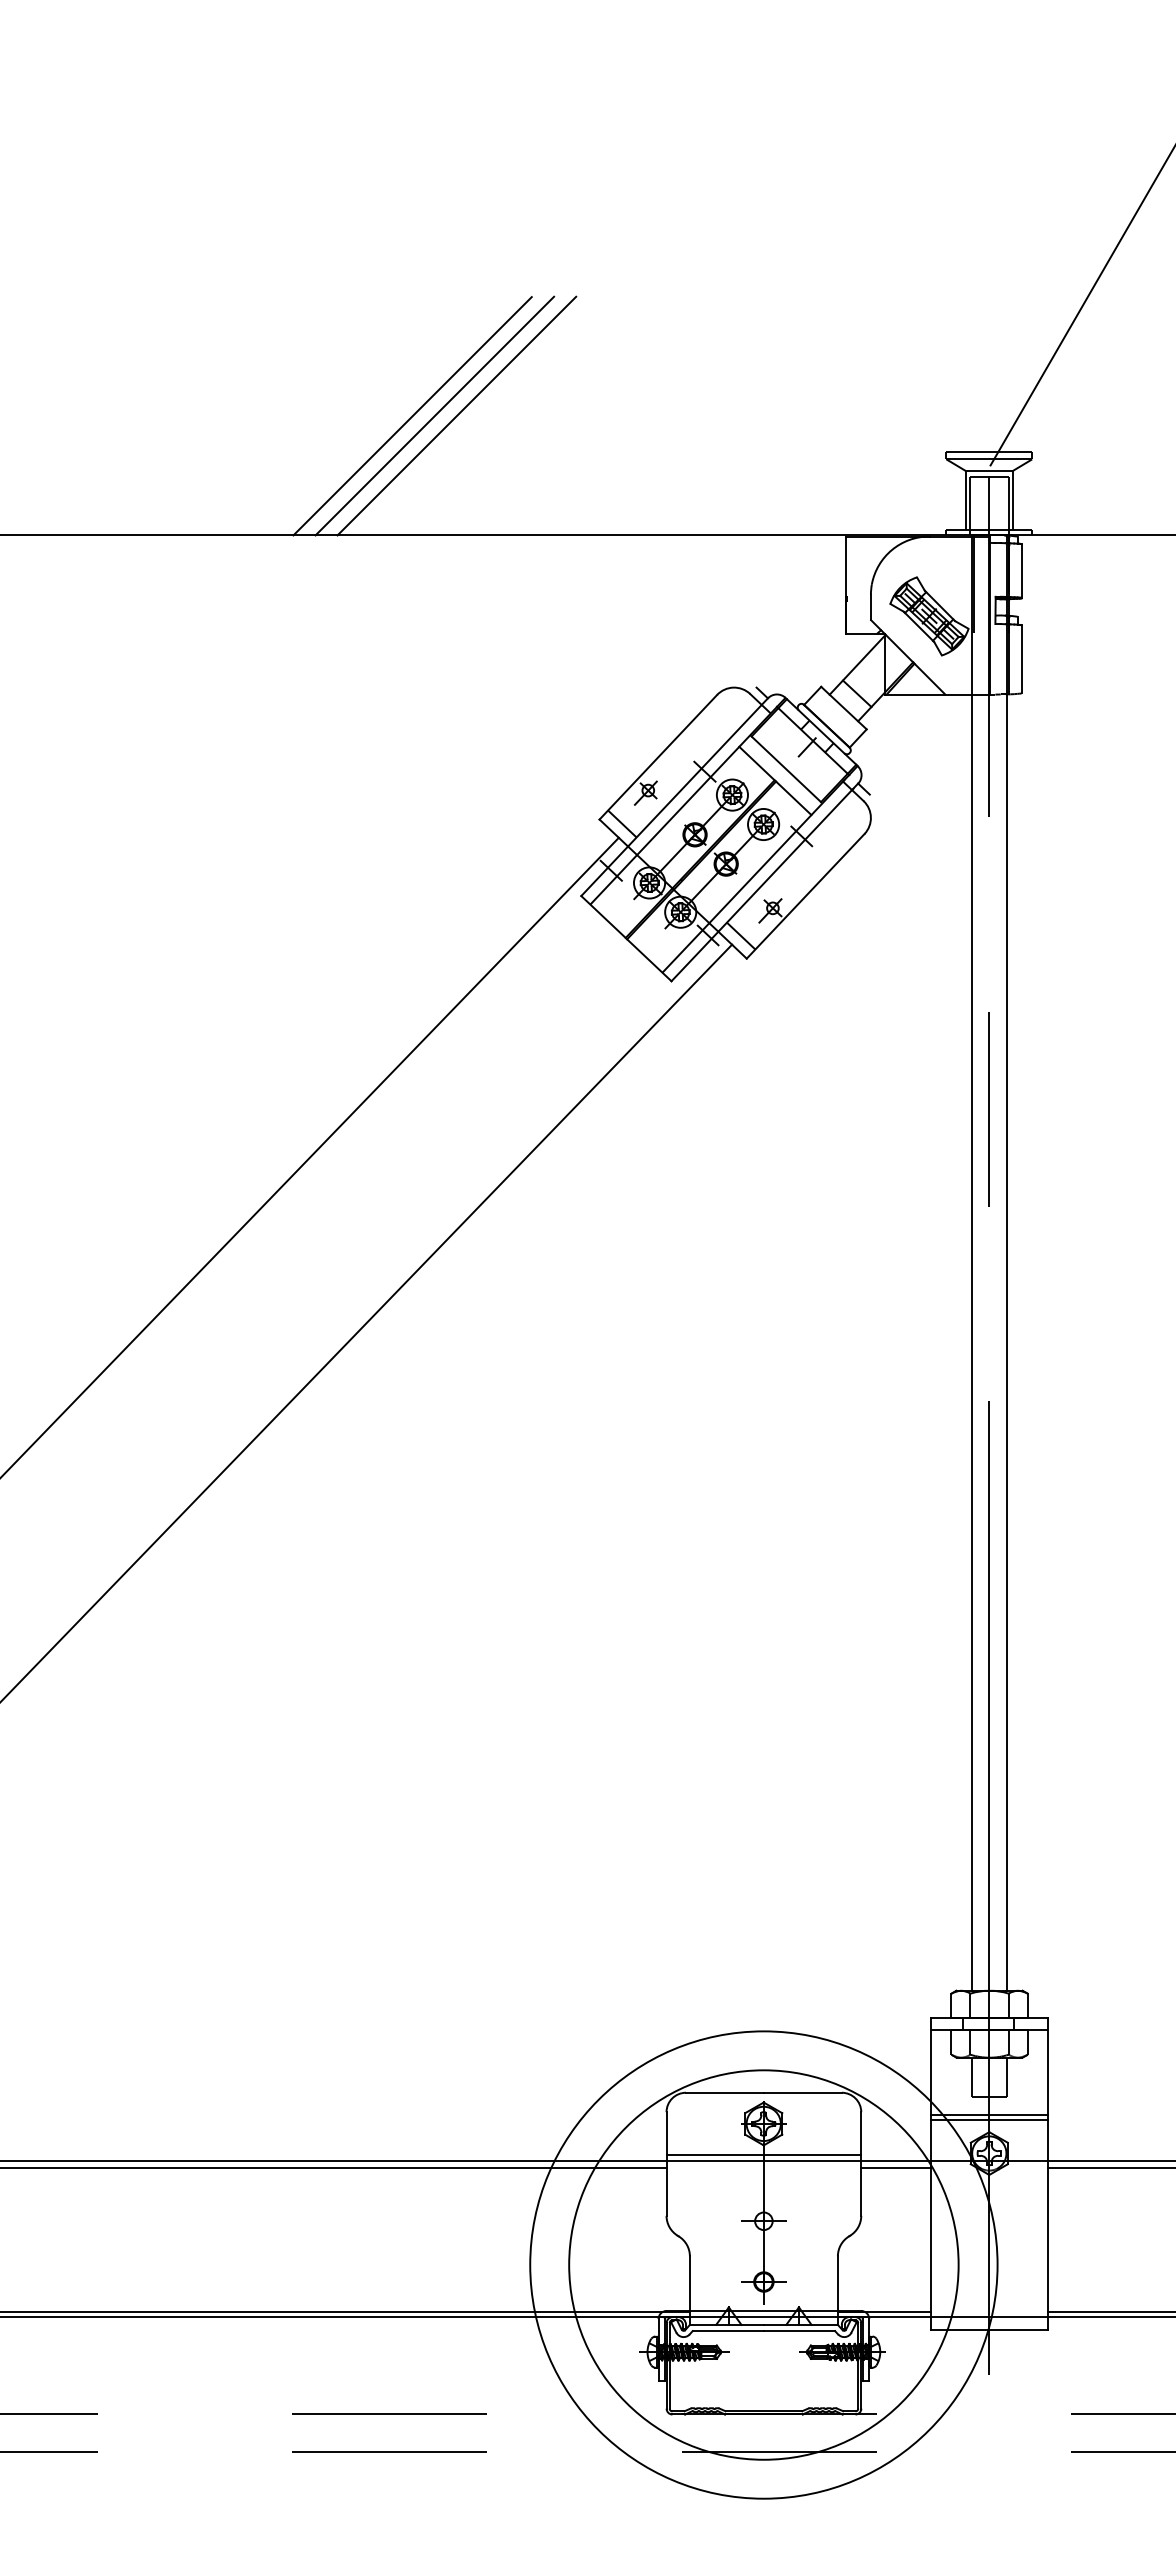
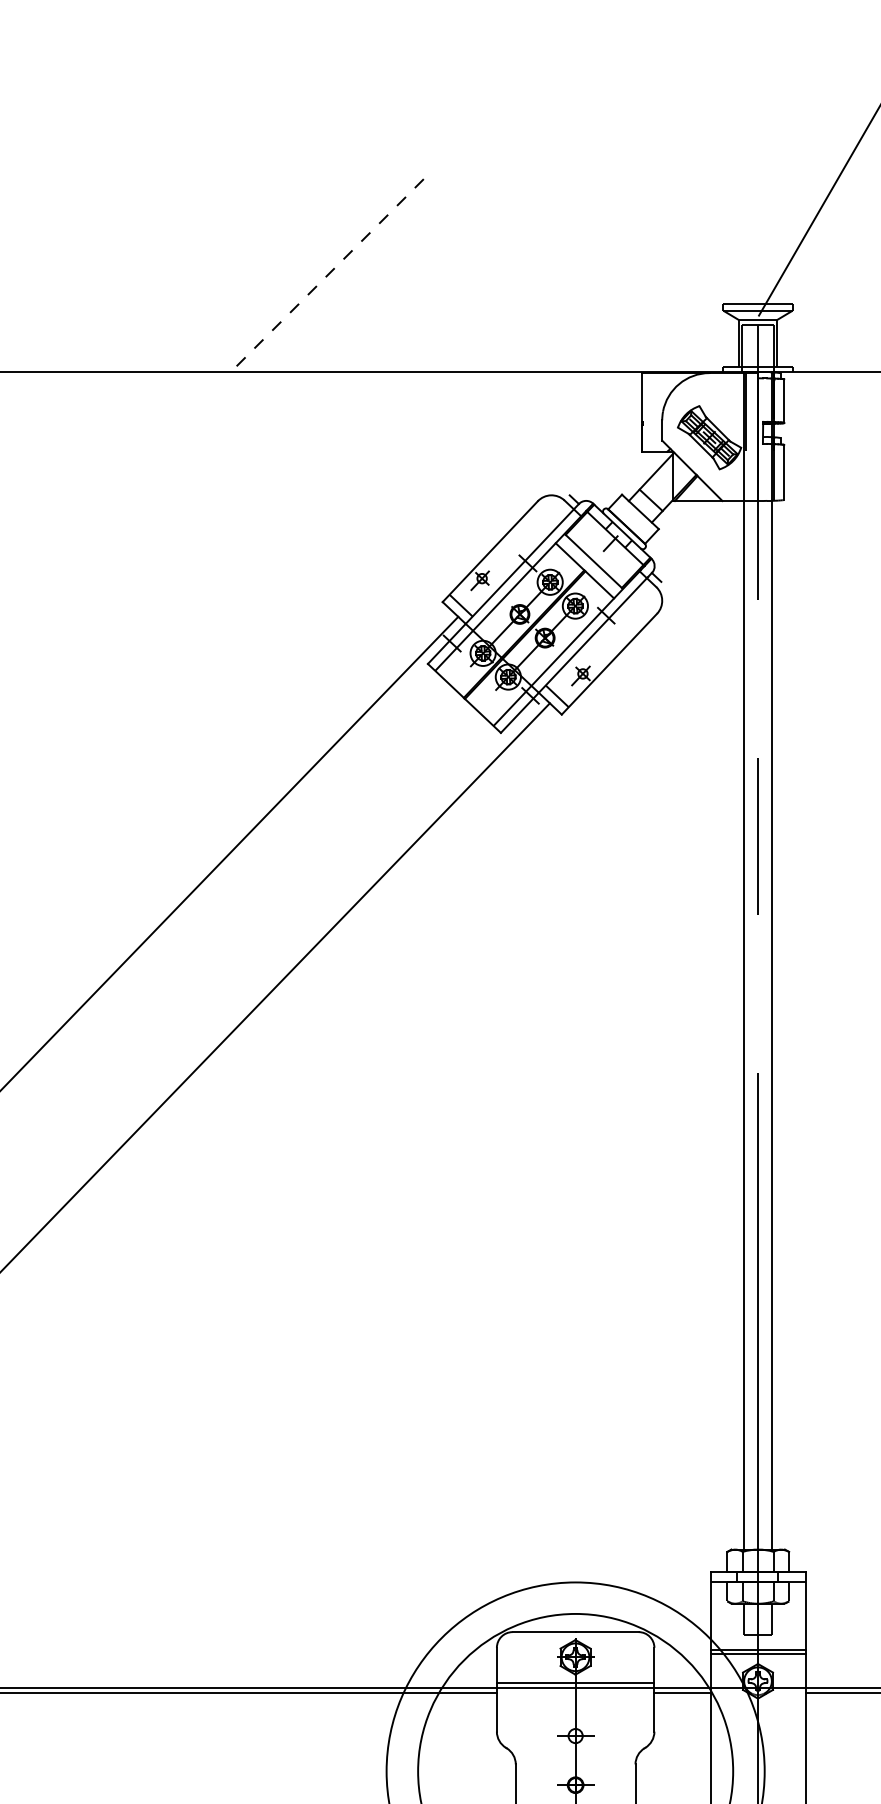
line: (434, 415) -> (309, 275), removed
line: (412, 416) -> (291, 276), removed
line: (456, 416) -> (326, 276), solid -> dashed

